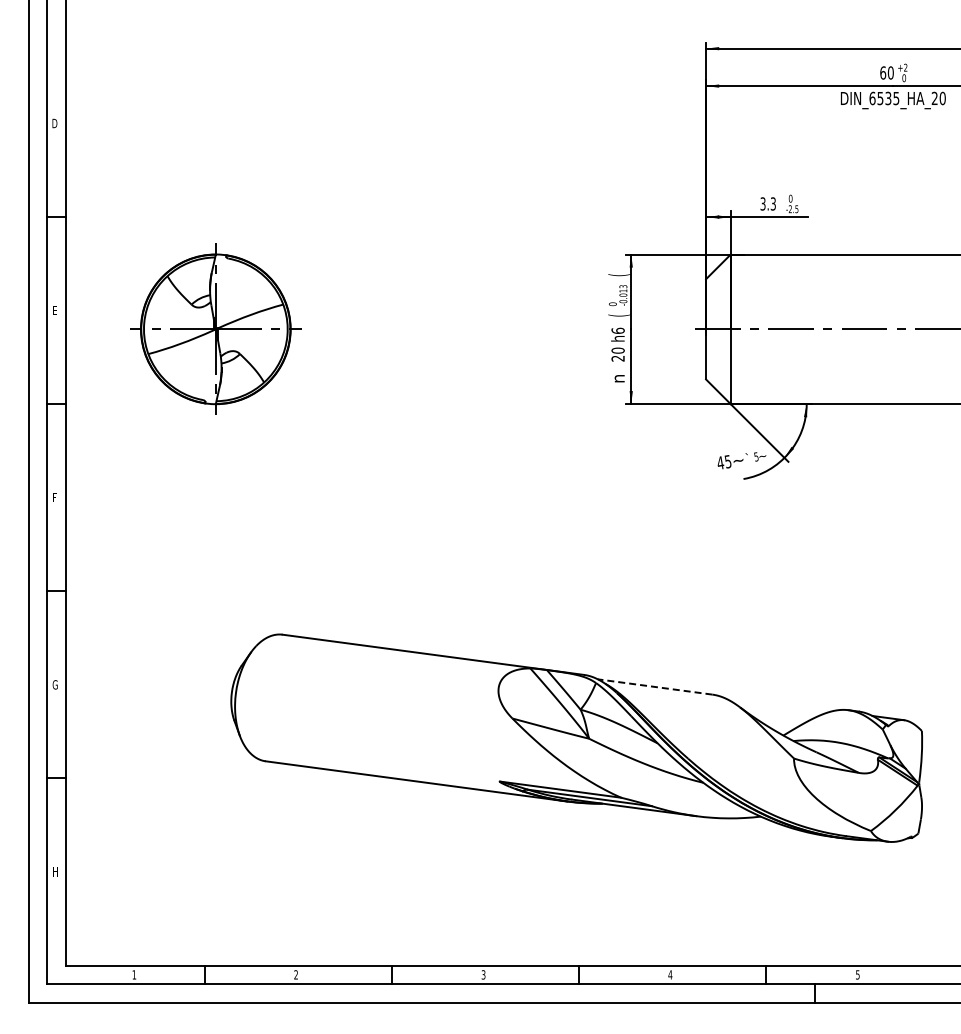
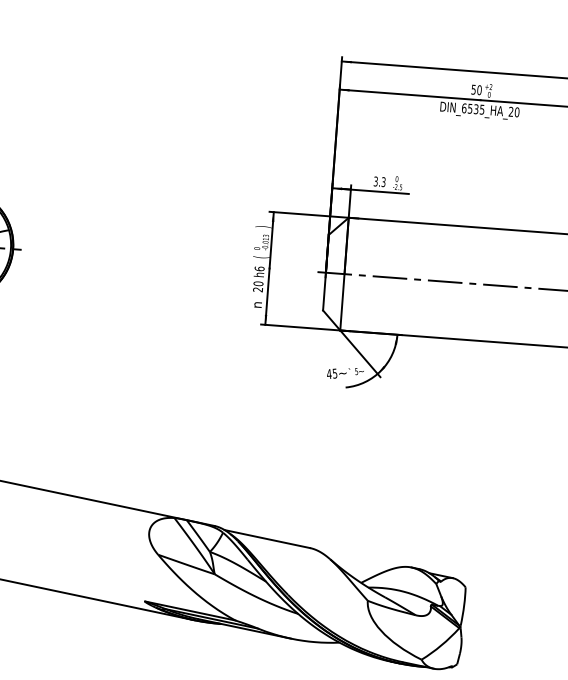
text: (883, 72) -> (474, 89), 60 -> 50
text: (618, 275) -> (263, 227), ( -> )
line: (655, 686) -> (267, 538), dashed -> solid

